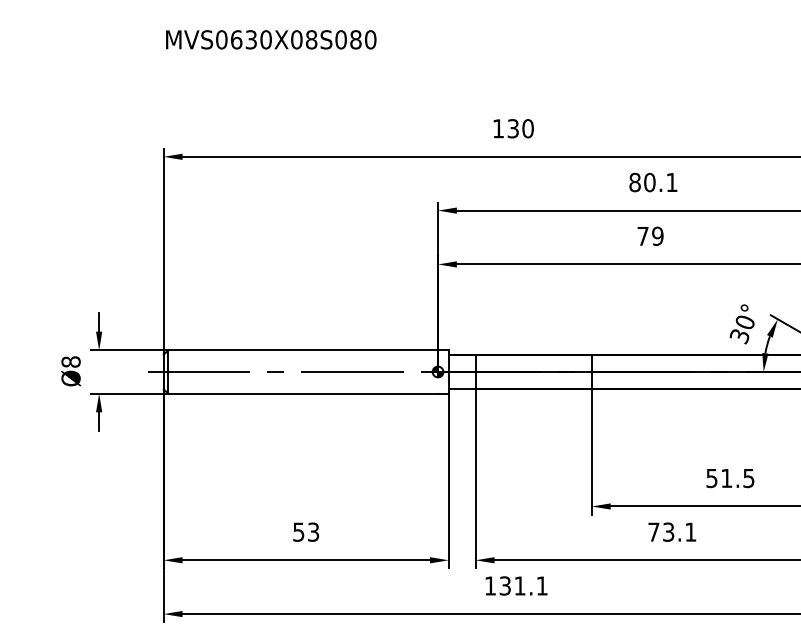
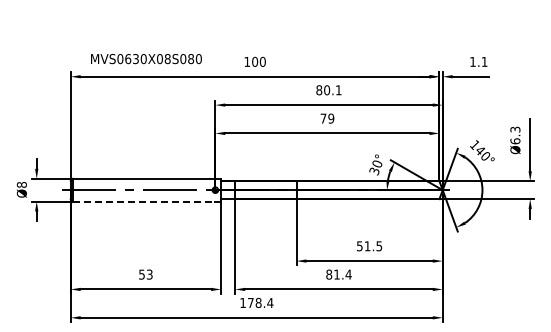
text: (271, 40) -> (146, 59), moved
text: (514, 127) -> (255, 61), 130 -> 100
line: (303, 393) -> (144, 201), solid -> dashed
text: (671, 531) -> (338, 274), 73.1 -> 81.4
text: (523, 585) -> (260, 302), 131.1 -> 178.4

